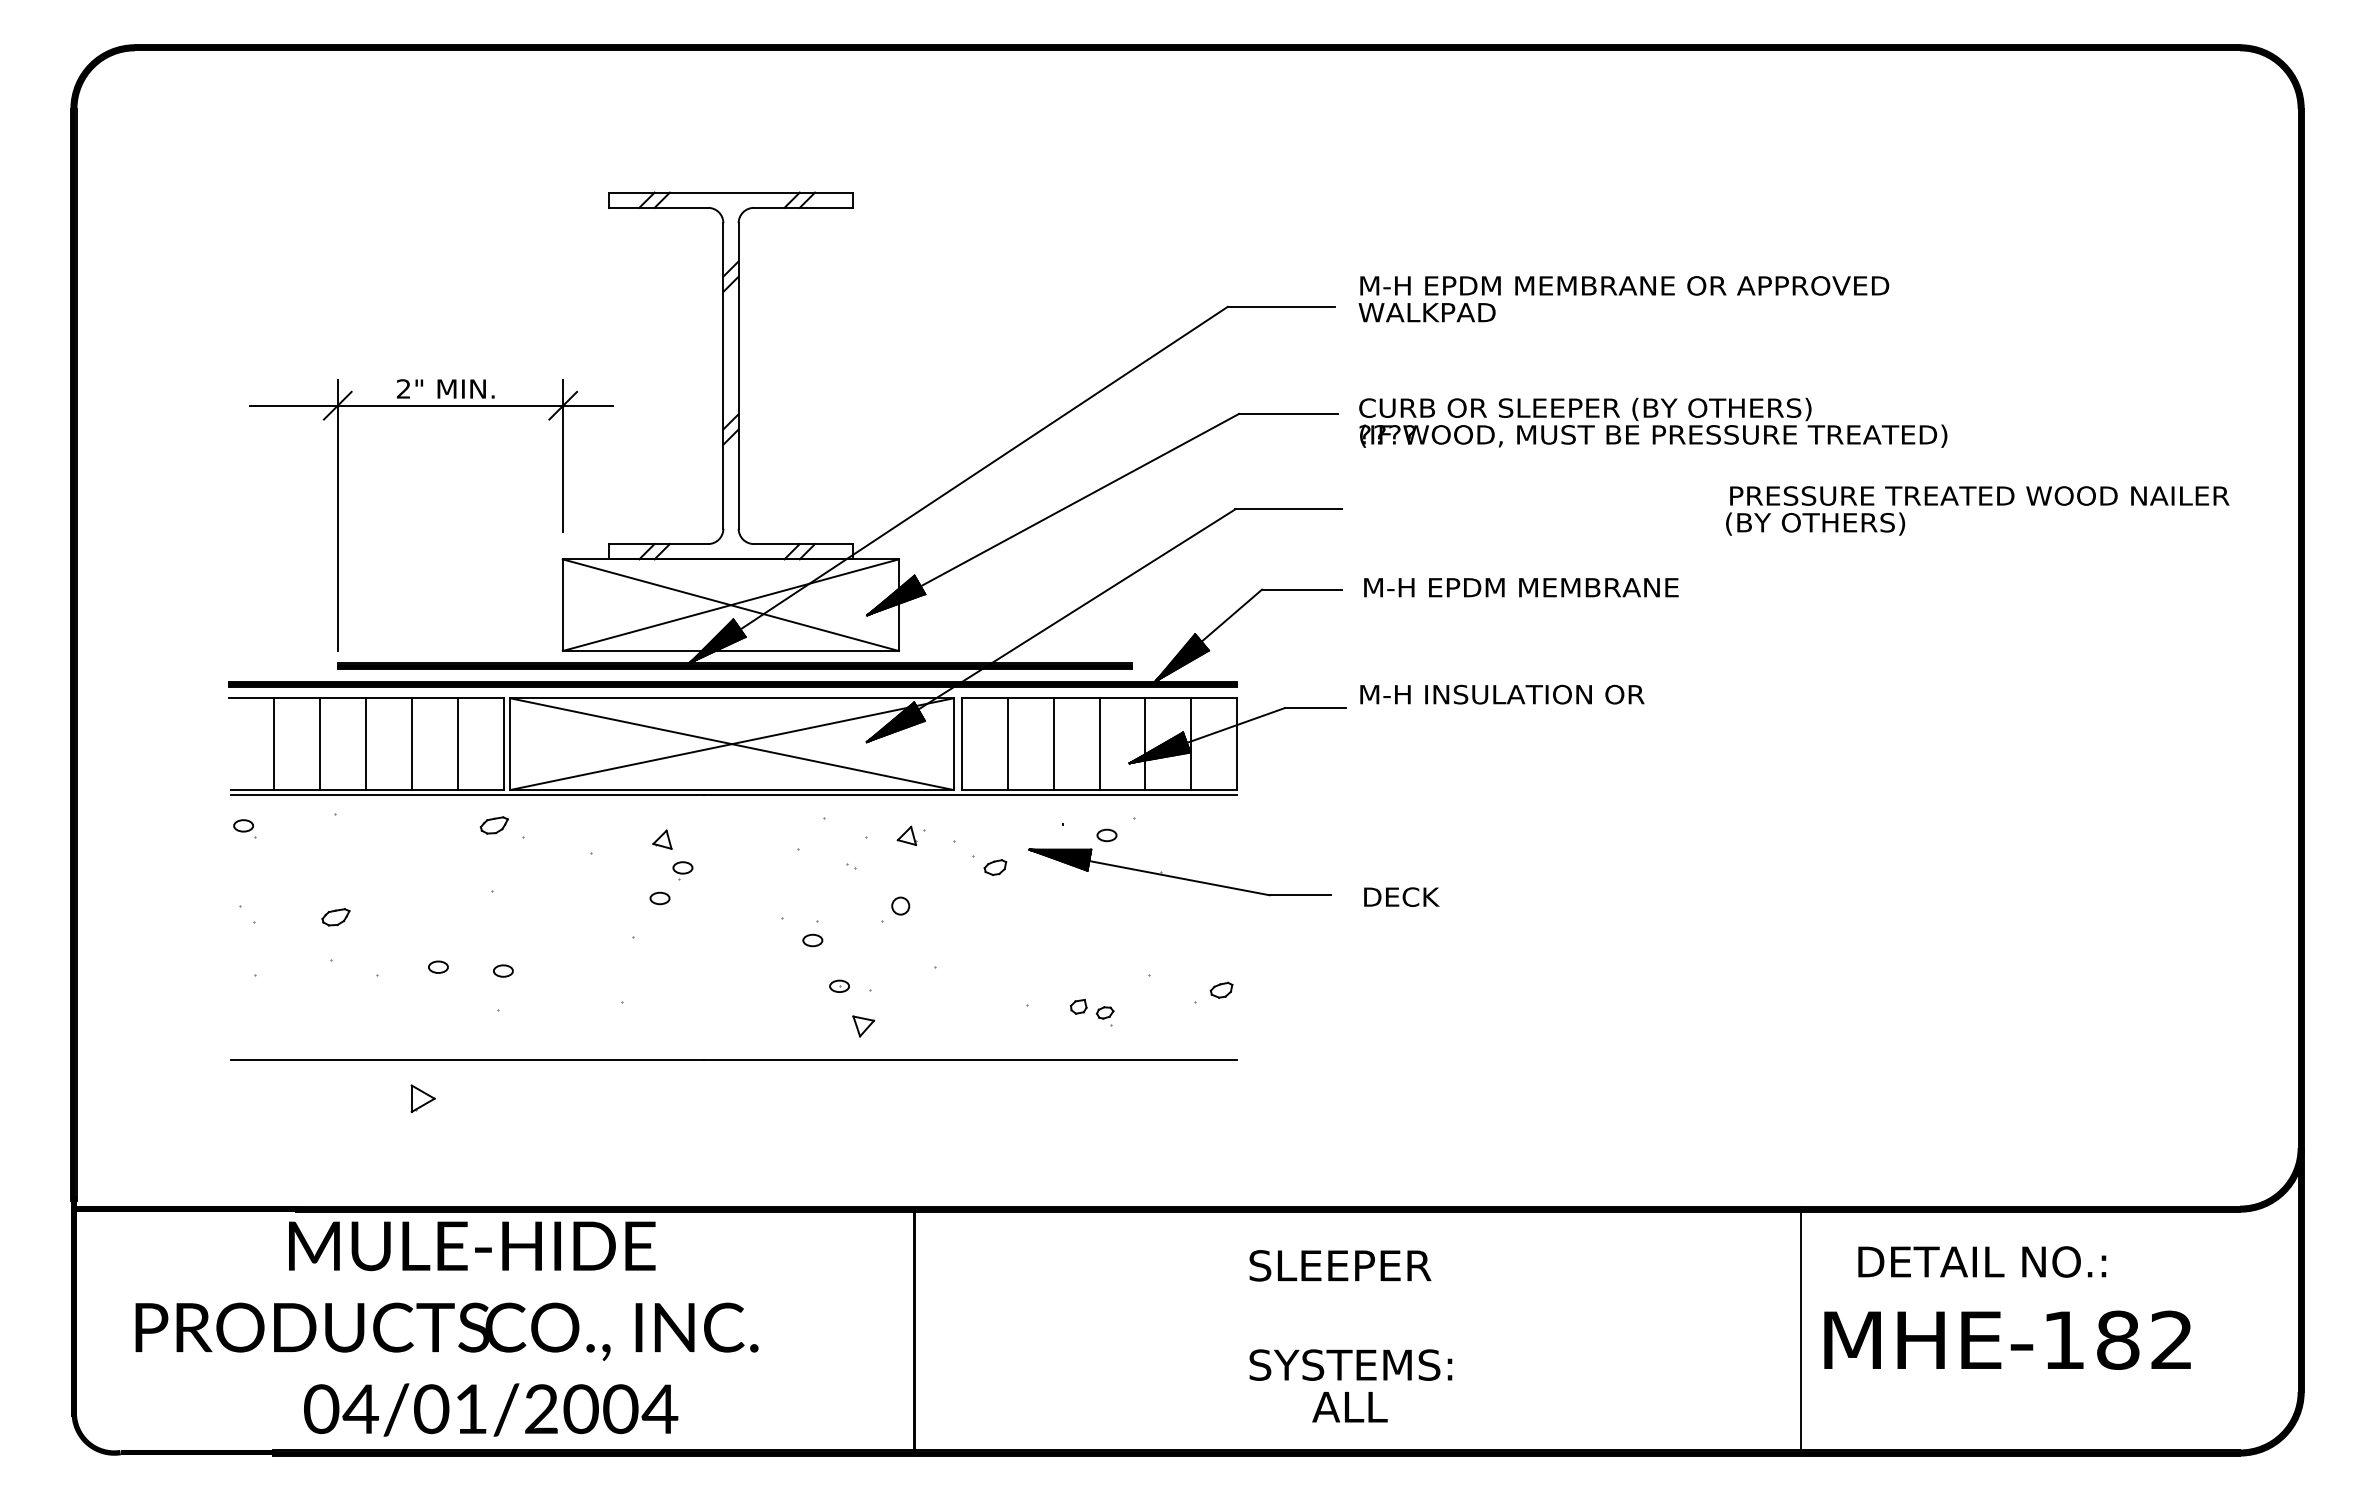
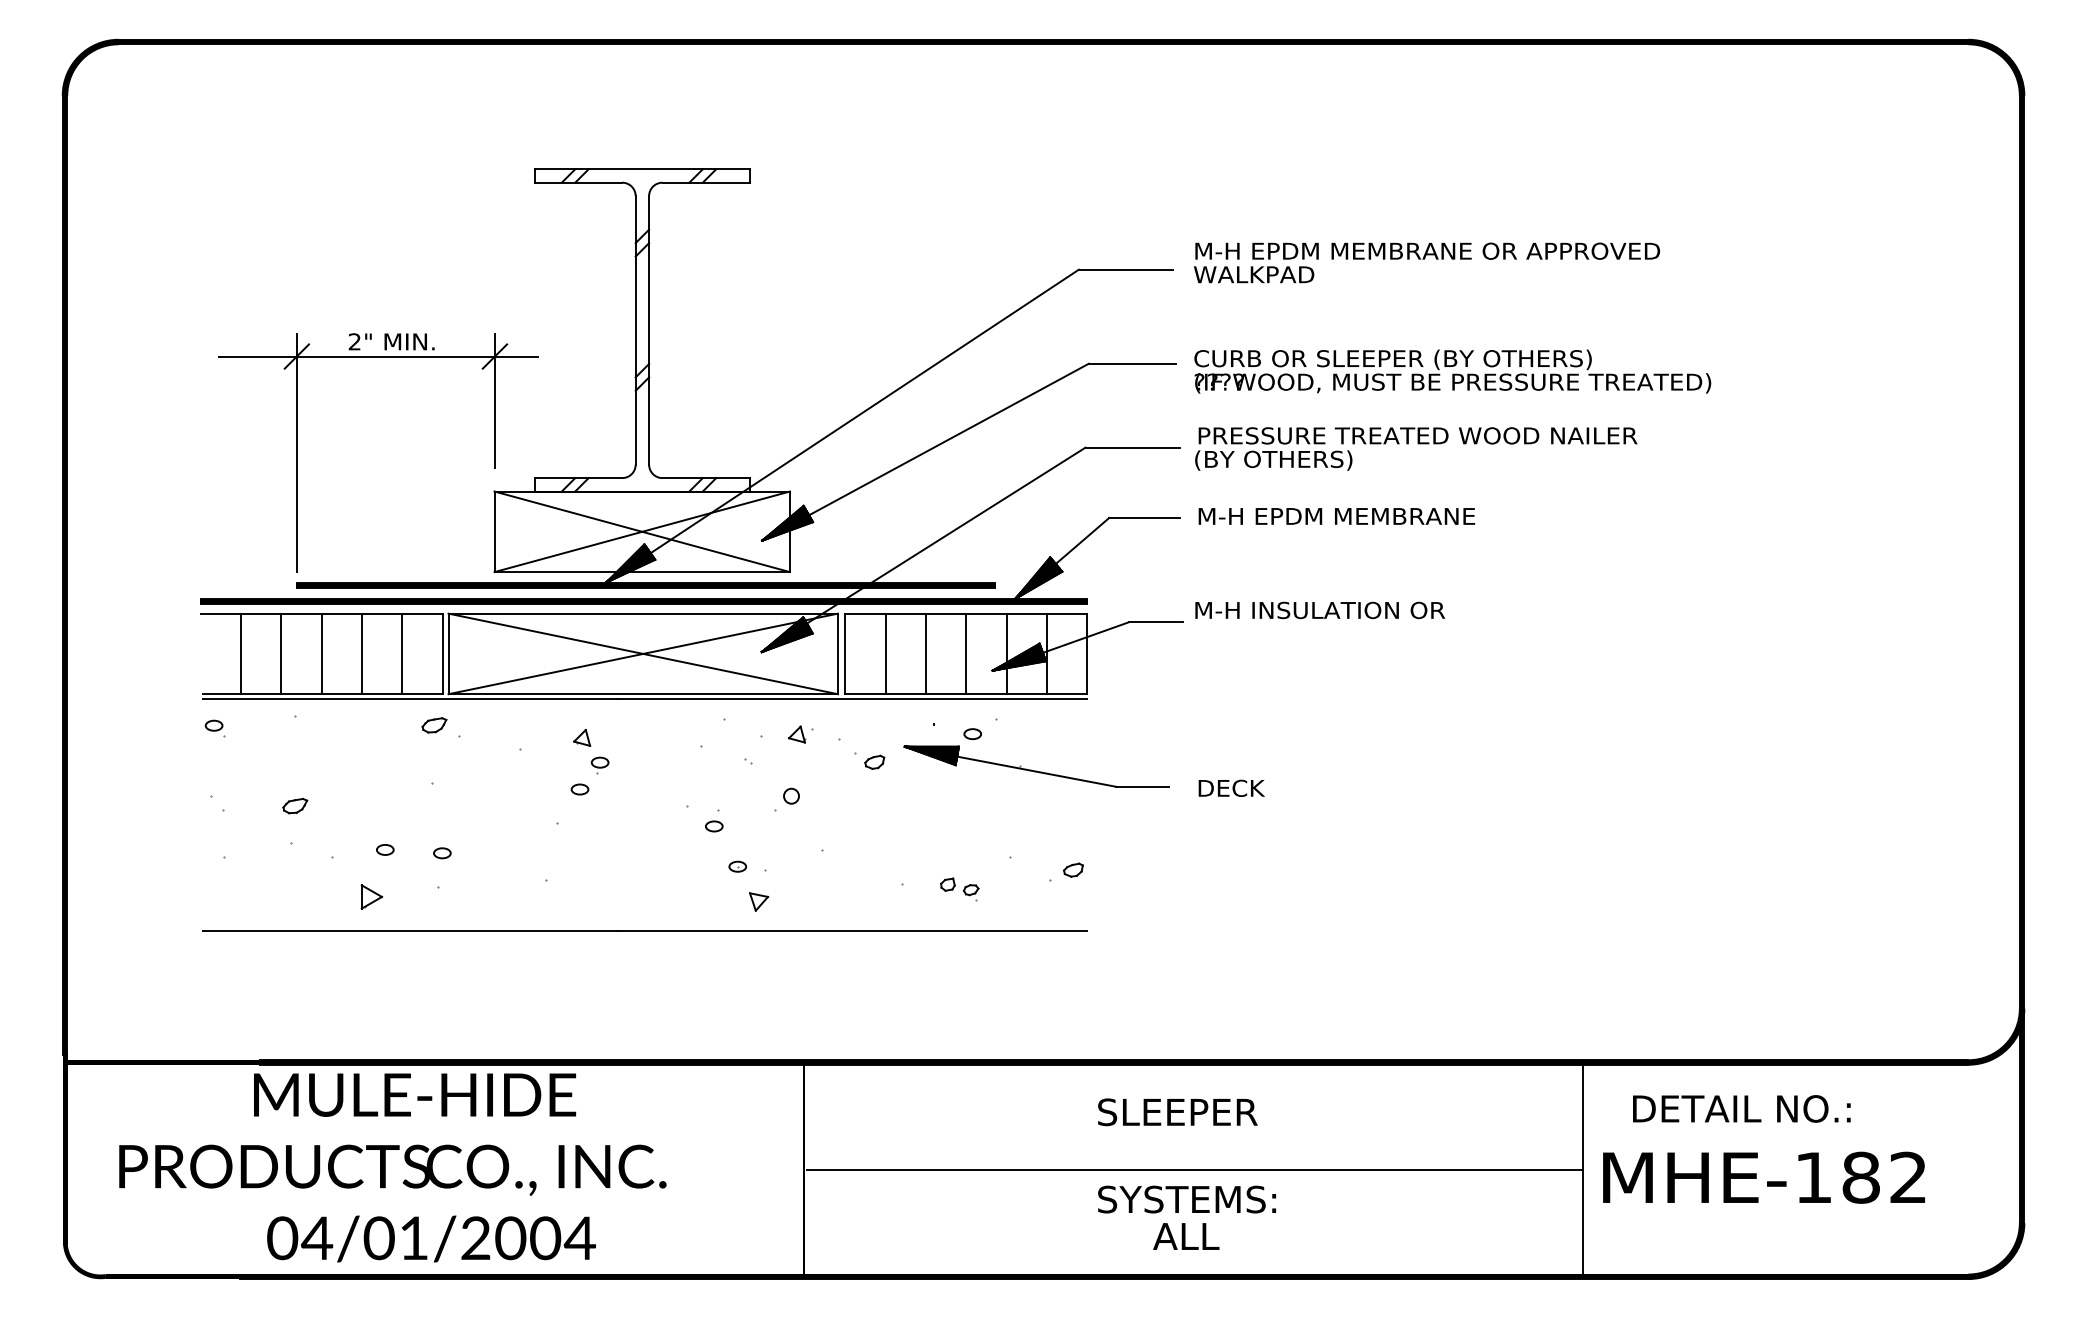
text: (1977, 510) -> (1416, 448), moved
part: (422, 1098) -> (371, 896), moved
line: (1359, 1331) -> (1194, 1170), added

